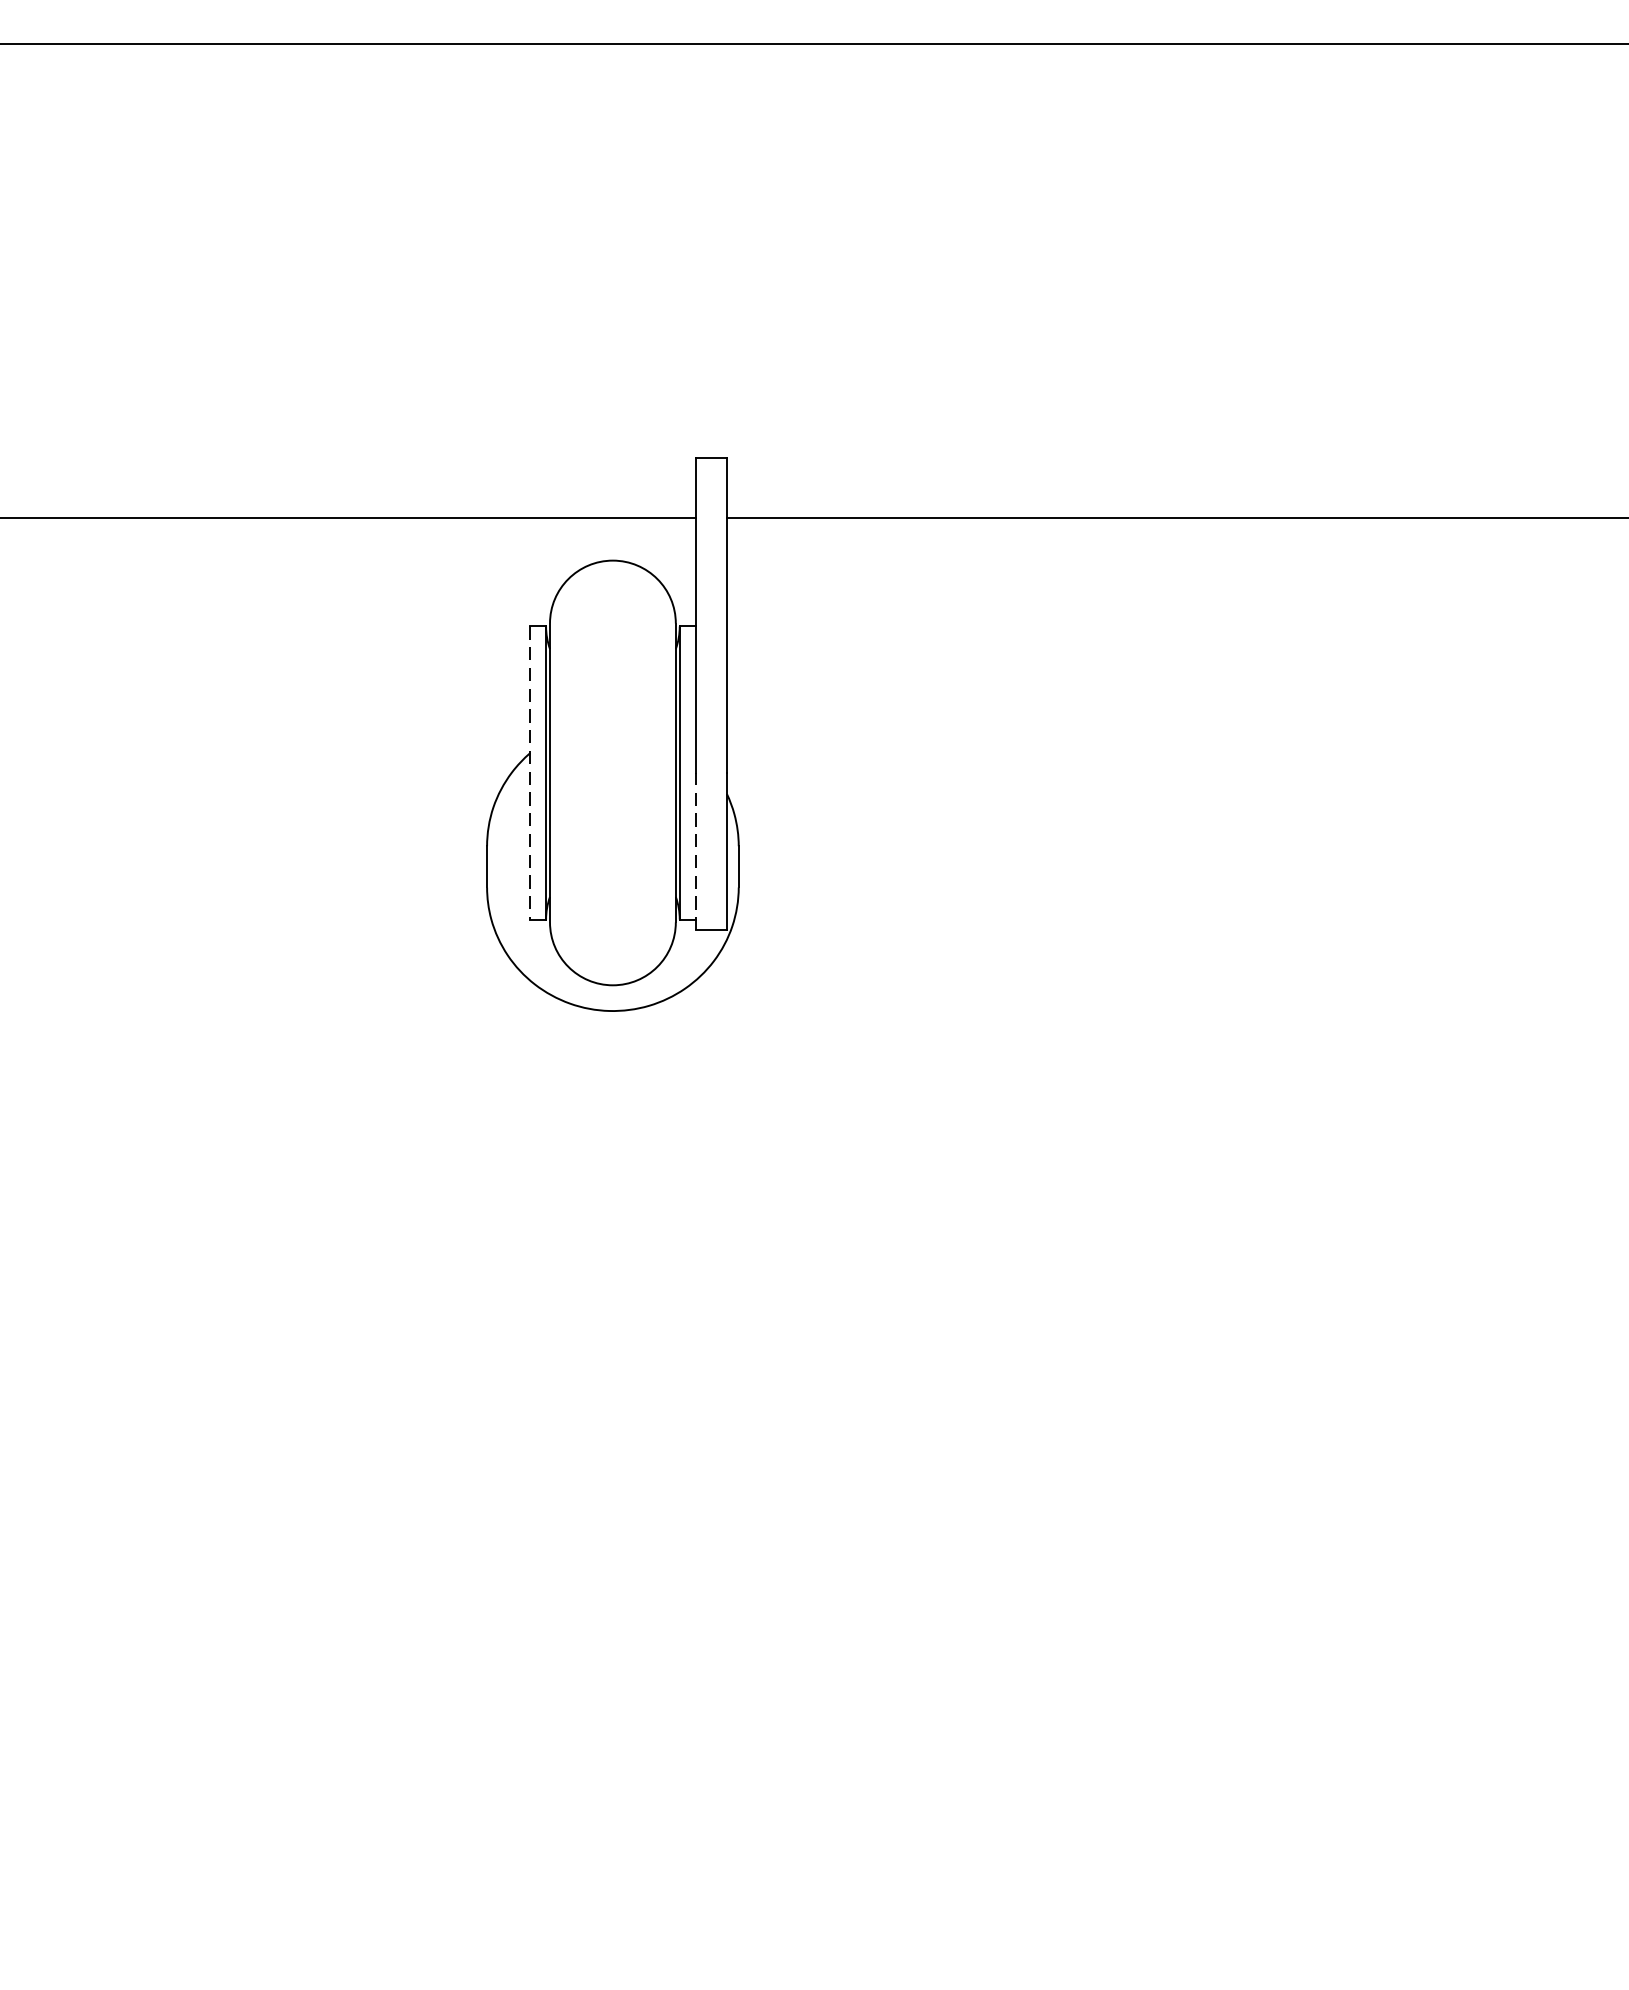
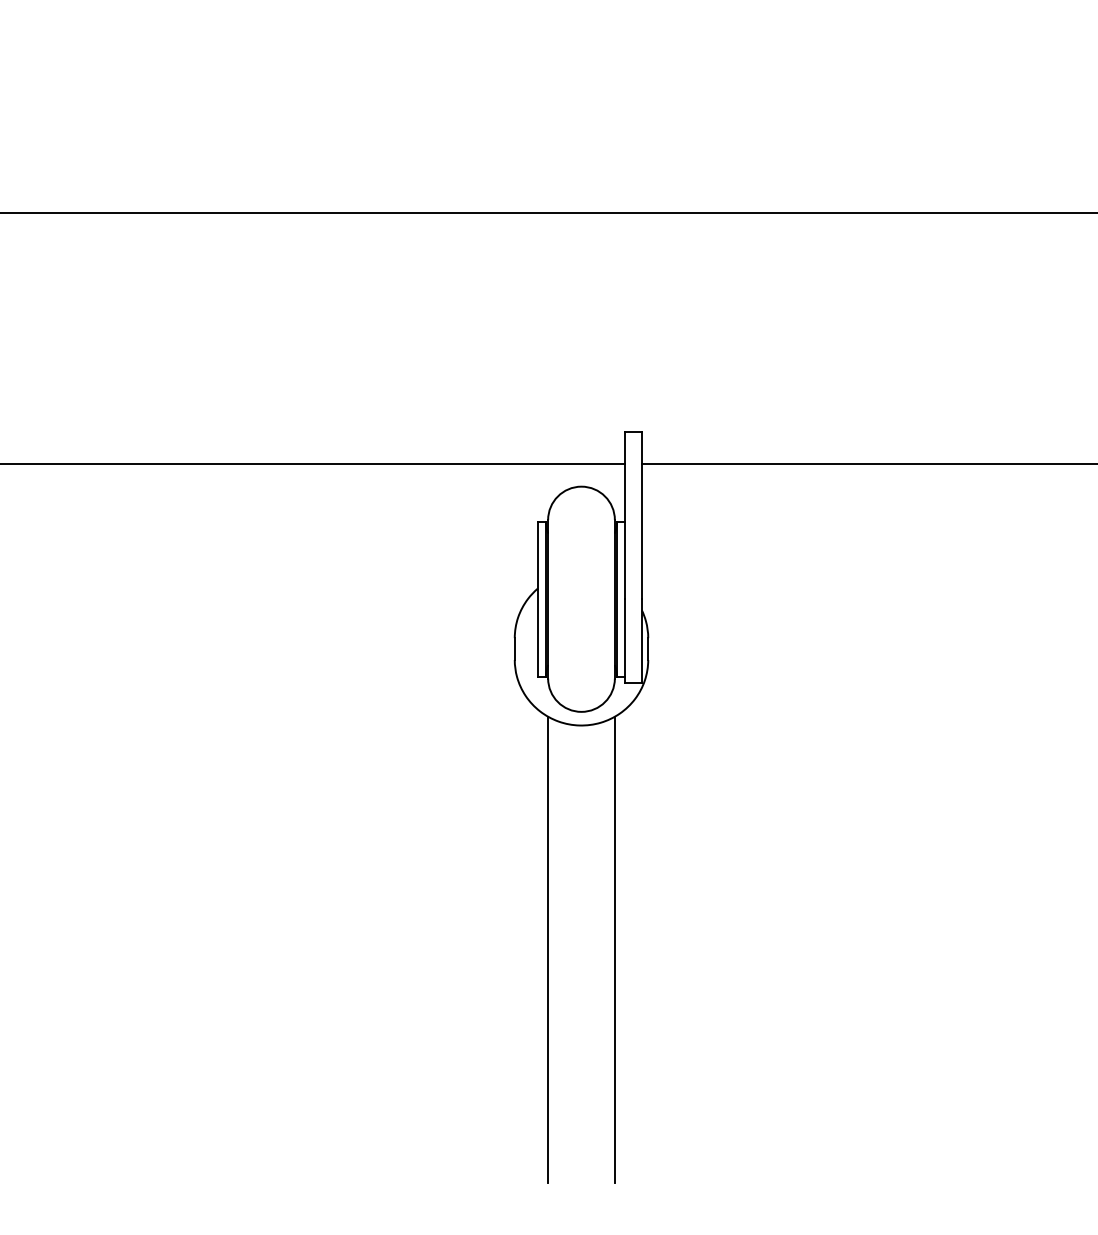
line: (529, 773) -> (537, 599), dashed -> solid
line: (695, 850) -> (625, 640), dashed -> solid
line: (550, 1433) -> (548, 949), added
line: (675, 1433) -> (614, 949), added

